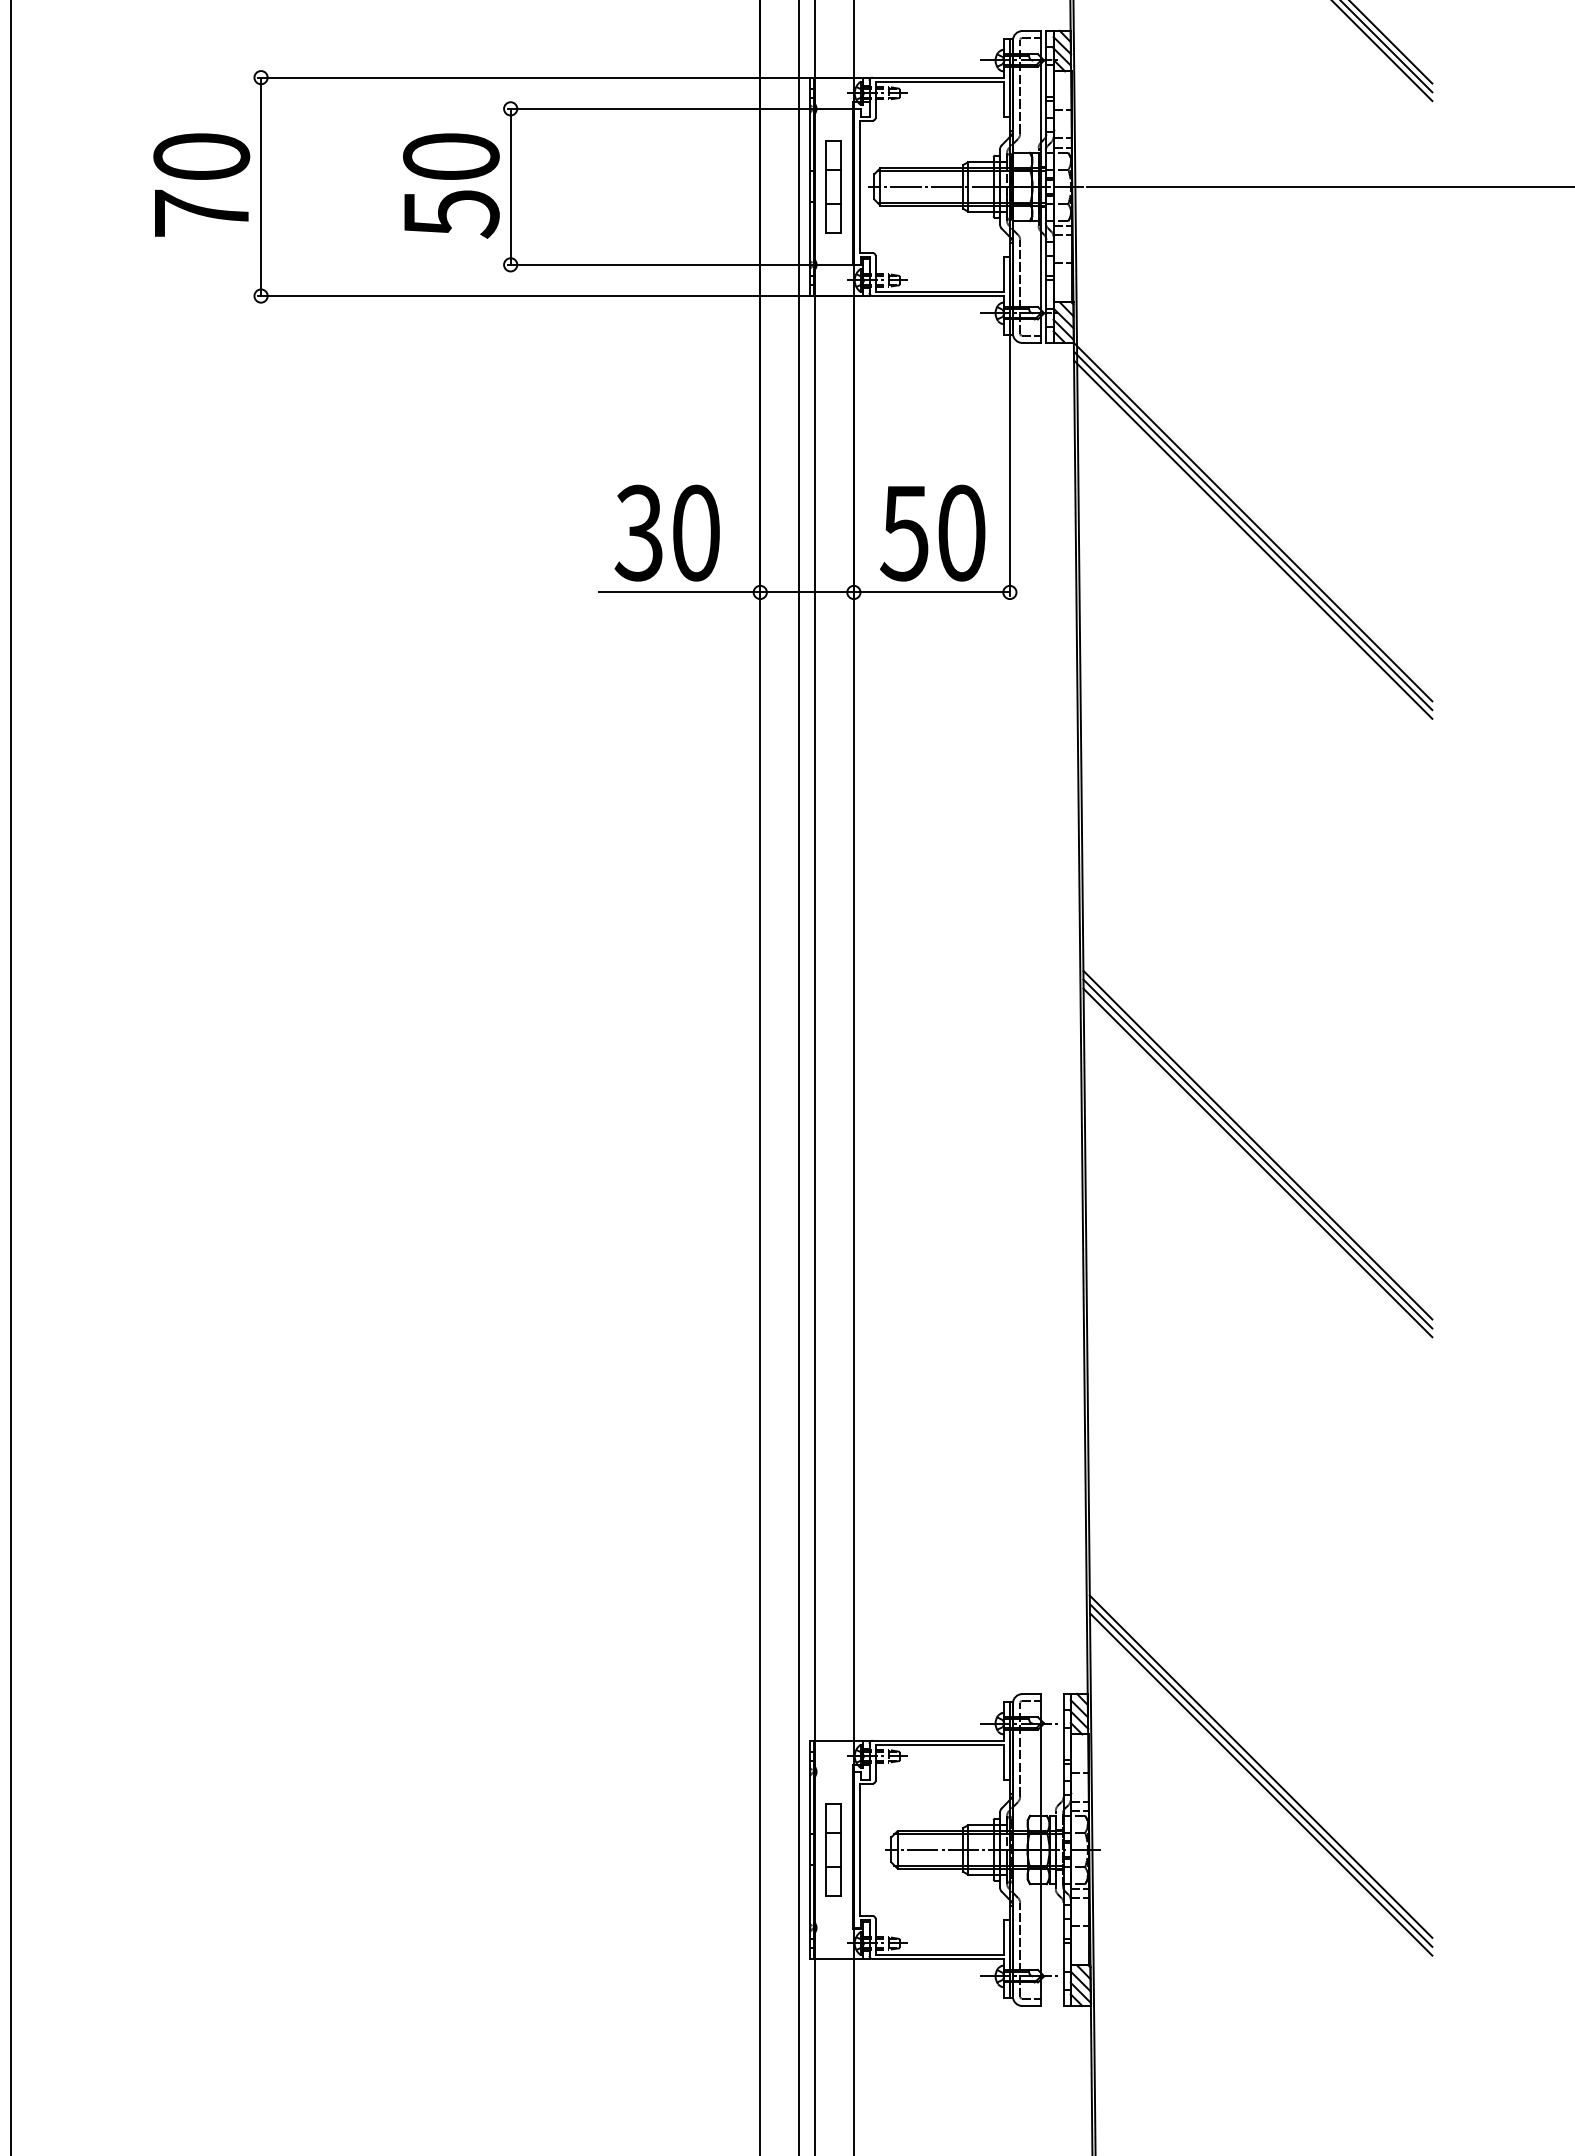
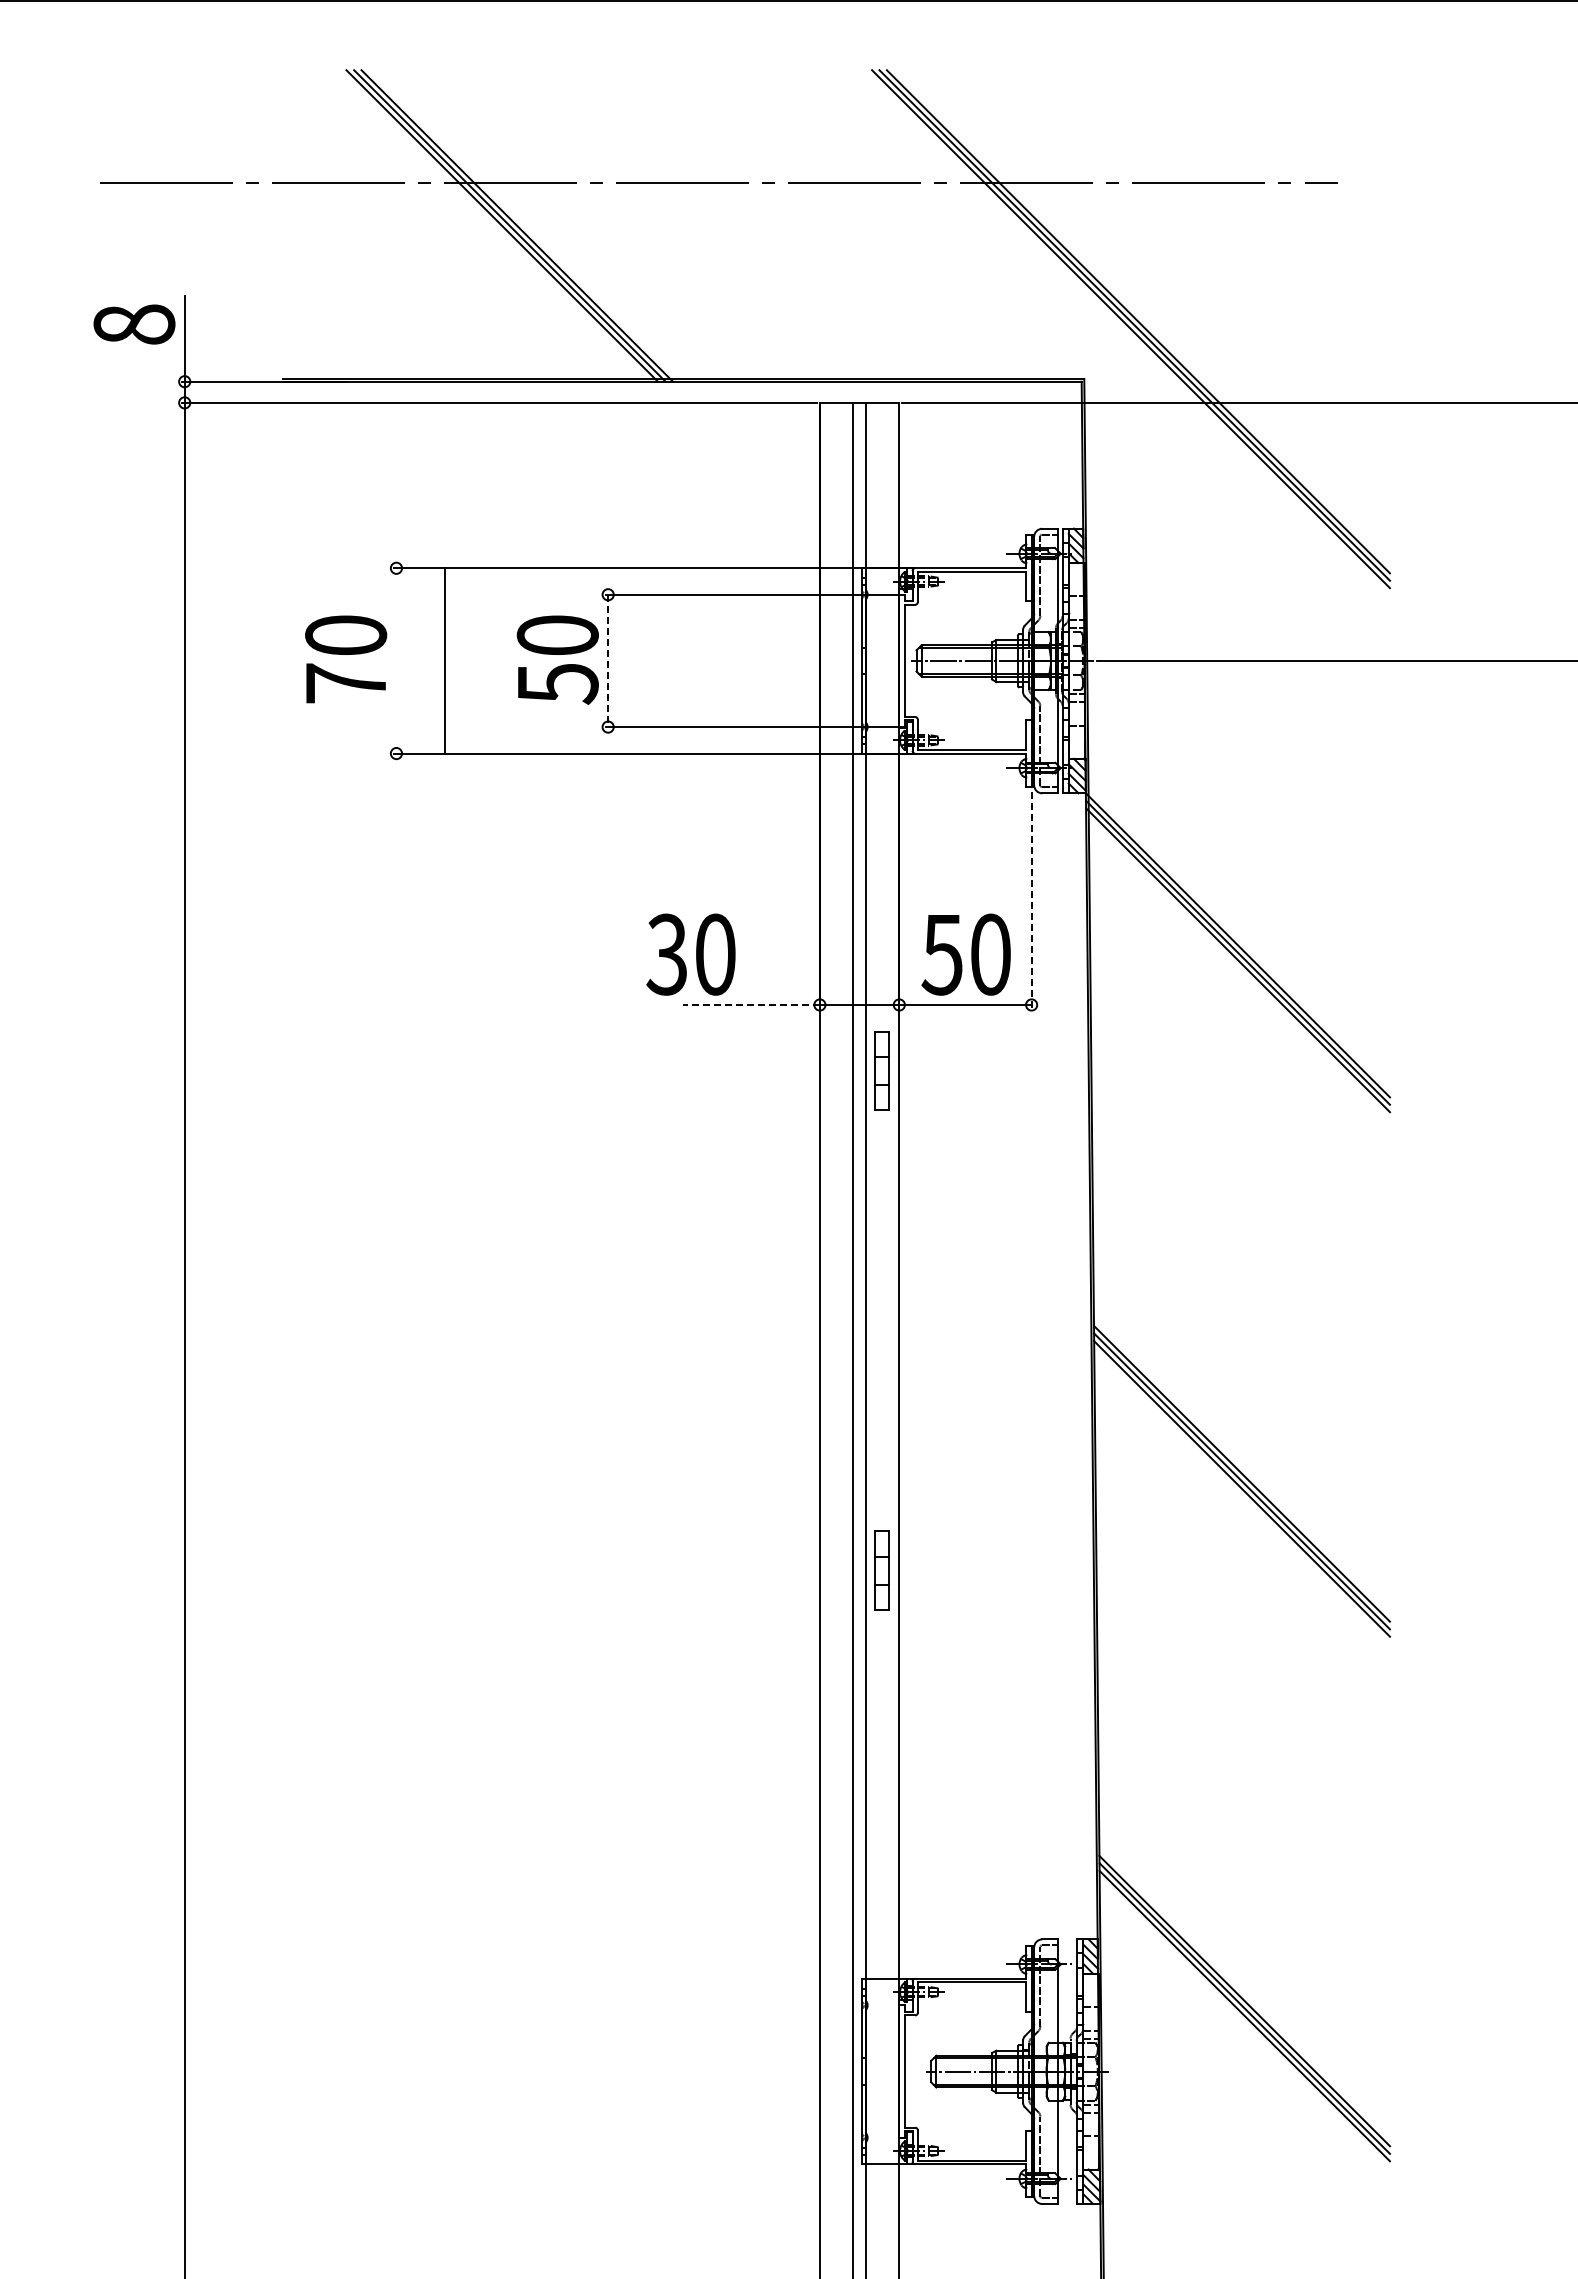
line: (261, 186) -> (445, 660), moved
part: (832, 186) -> (881, 1070), moved
line: (511, 187) -> (608, 661), solid -> dashed
line: (1009, 463) -> (1031, 895), solid -> dashed
text: (666, 532) -> (690, 954), moved
line: (678, 591) -> (750, 1004), solid -> dashed
part: (832, 1849) -> (881, 1570), moved

